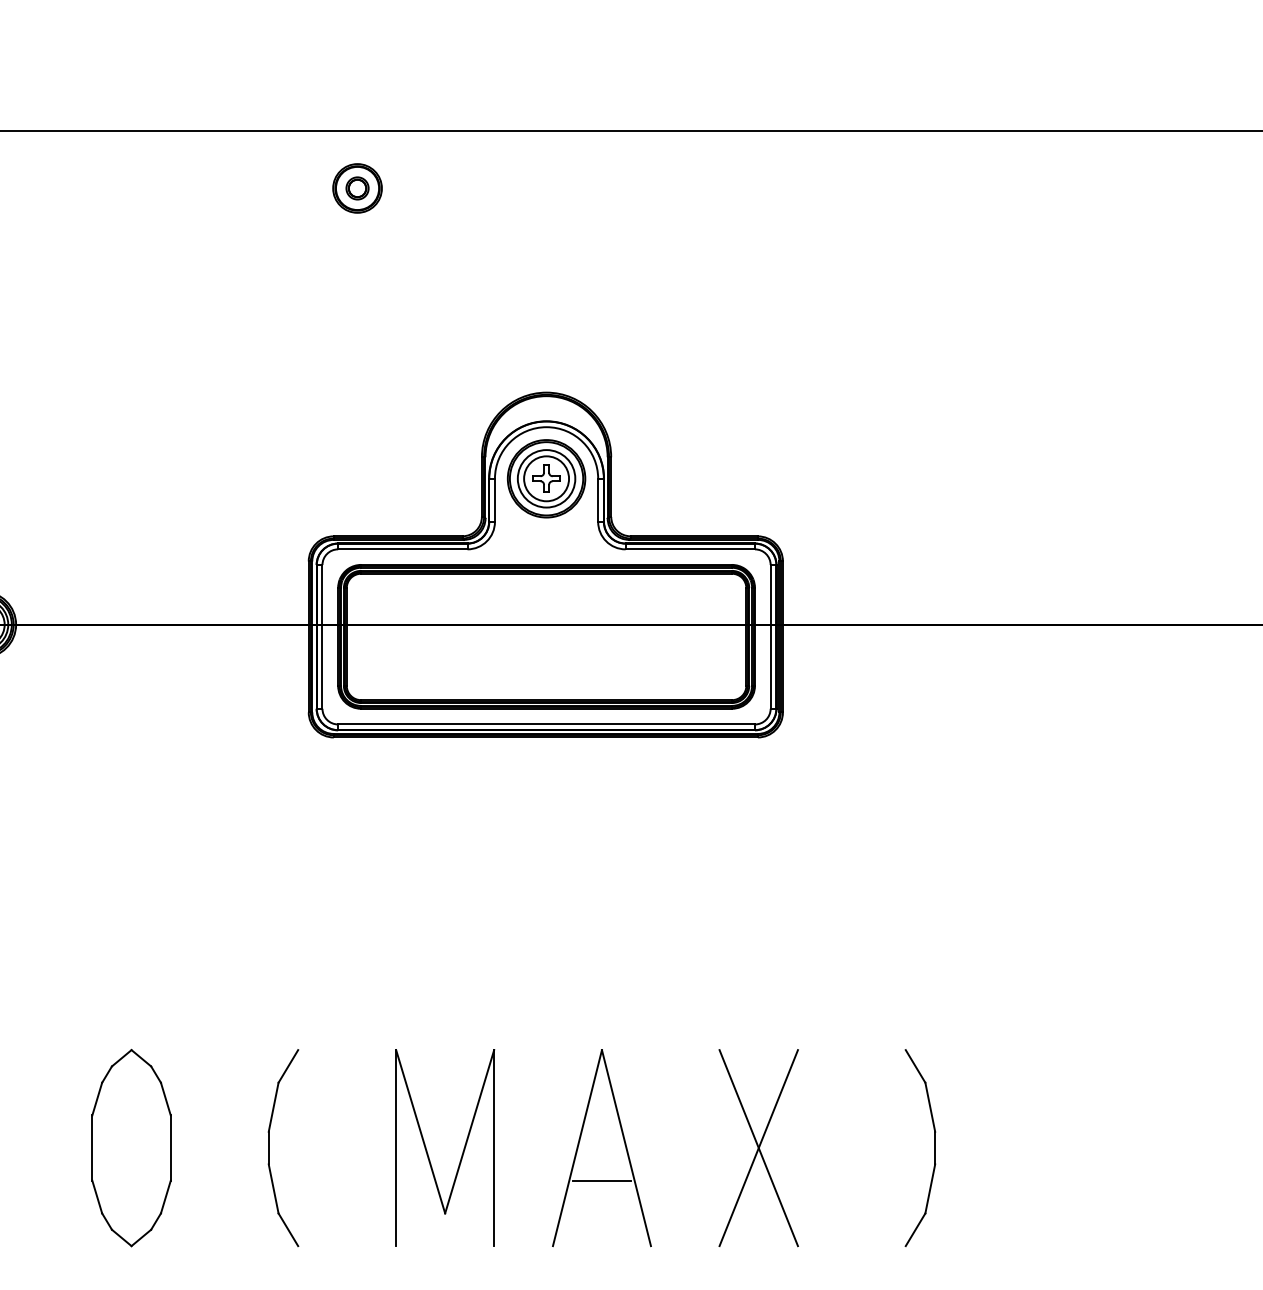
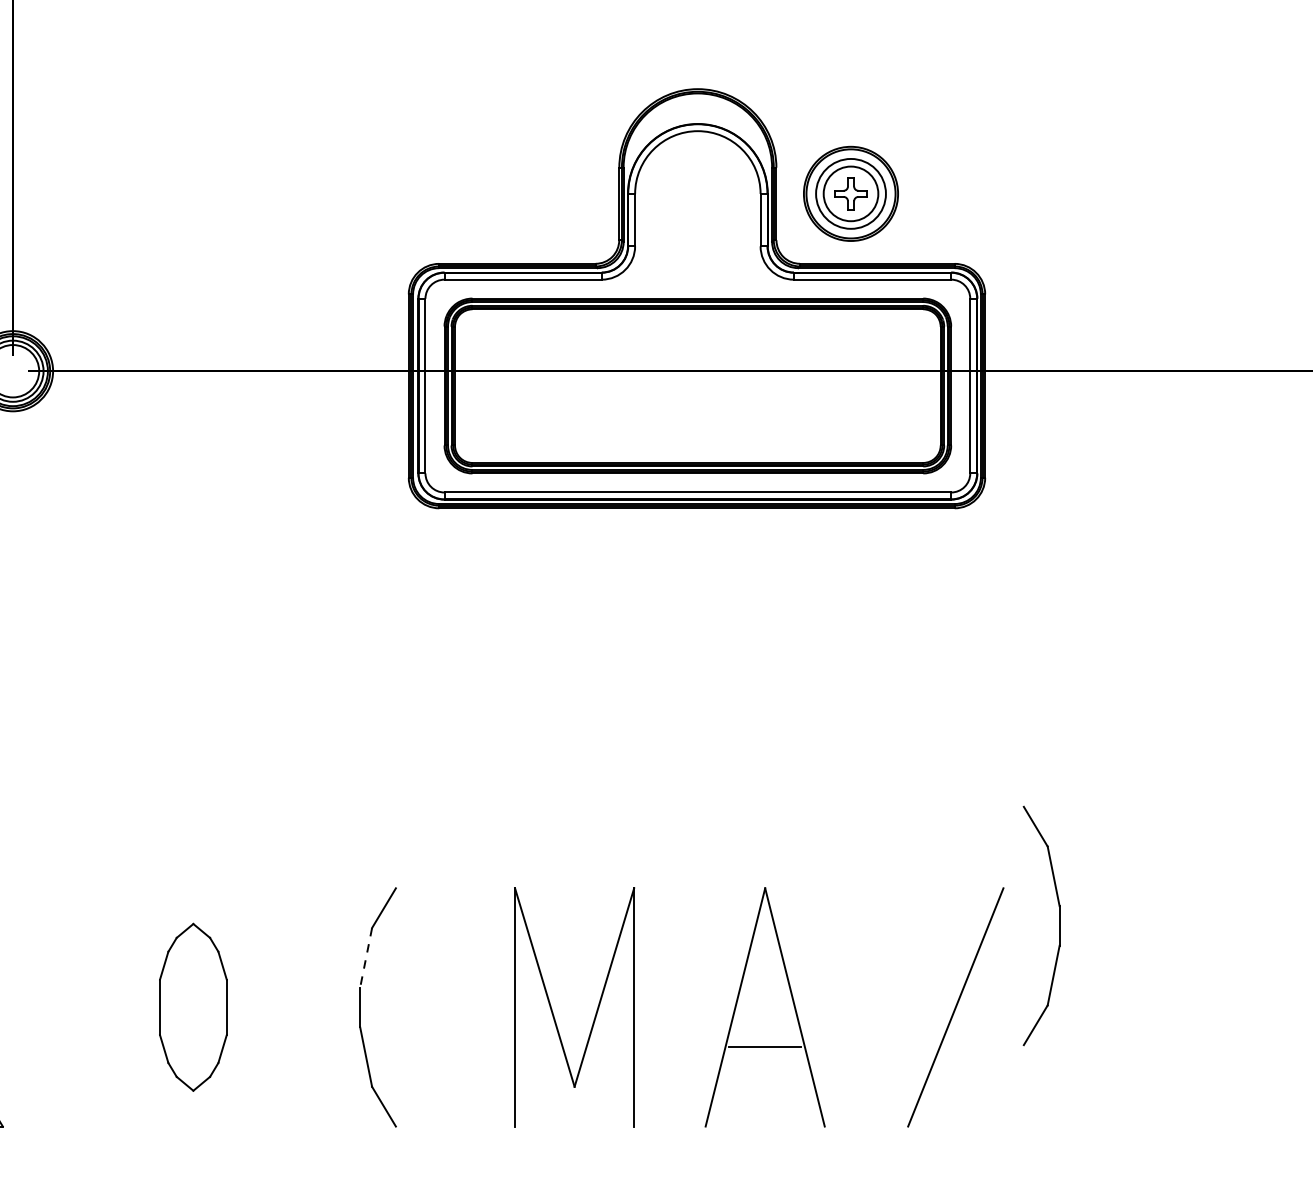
part: (546, 478) -> (850, 193), moved
line: (273, 1107) -> (365, 958), solid -> dashed
part: (131, 1147) -> (193, 1006), size x0.7
part: (934, 1147) -> (1058, 925), moved
line: (758, 1148) -> (955, 1007), removed

